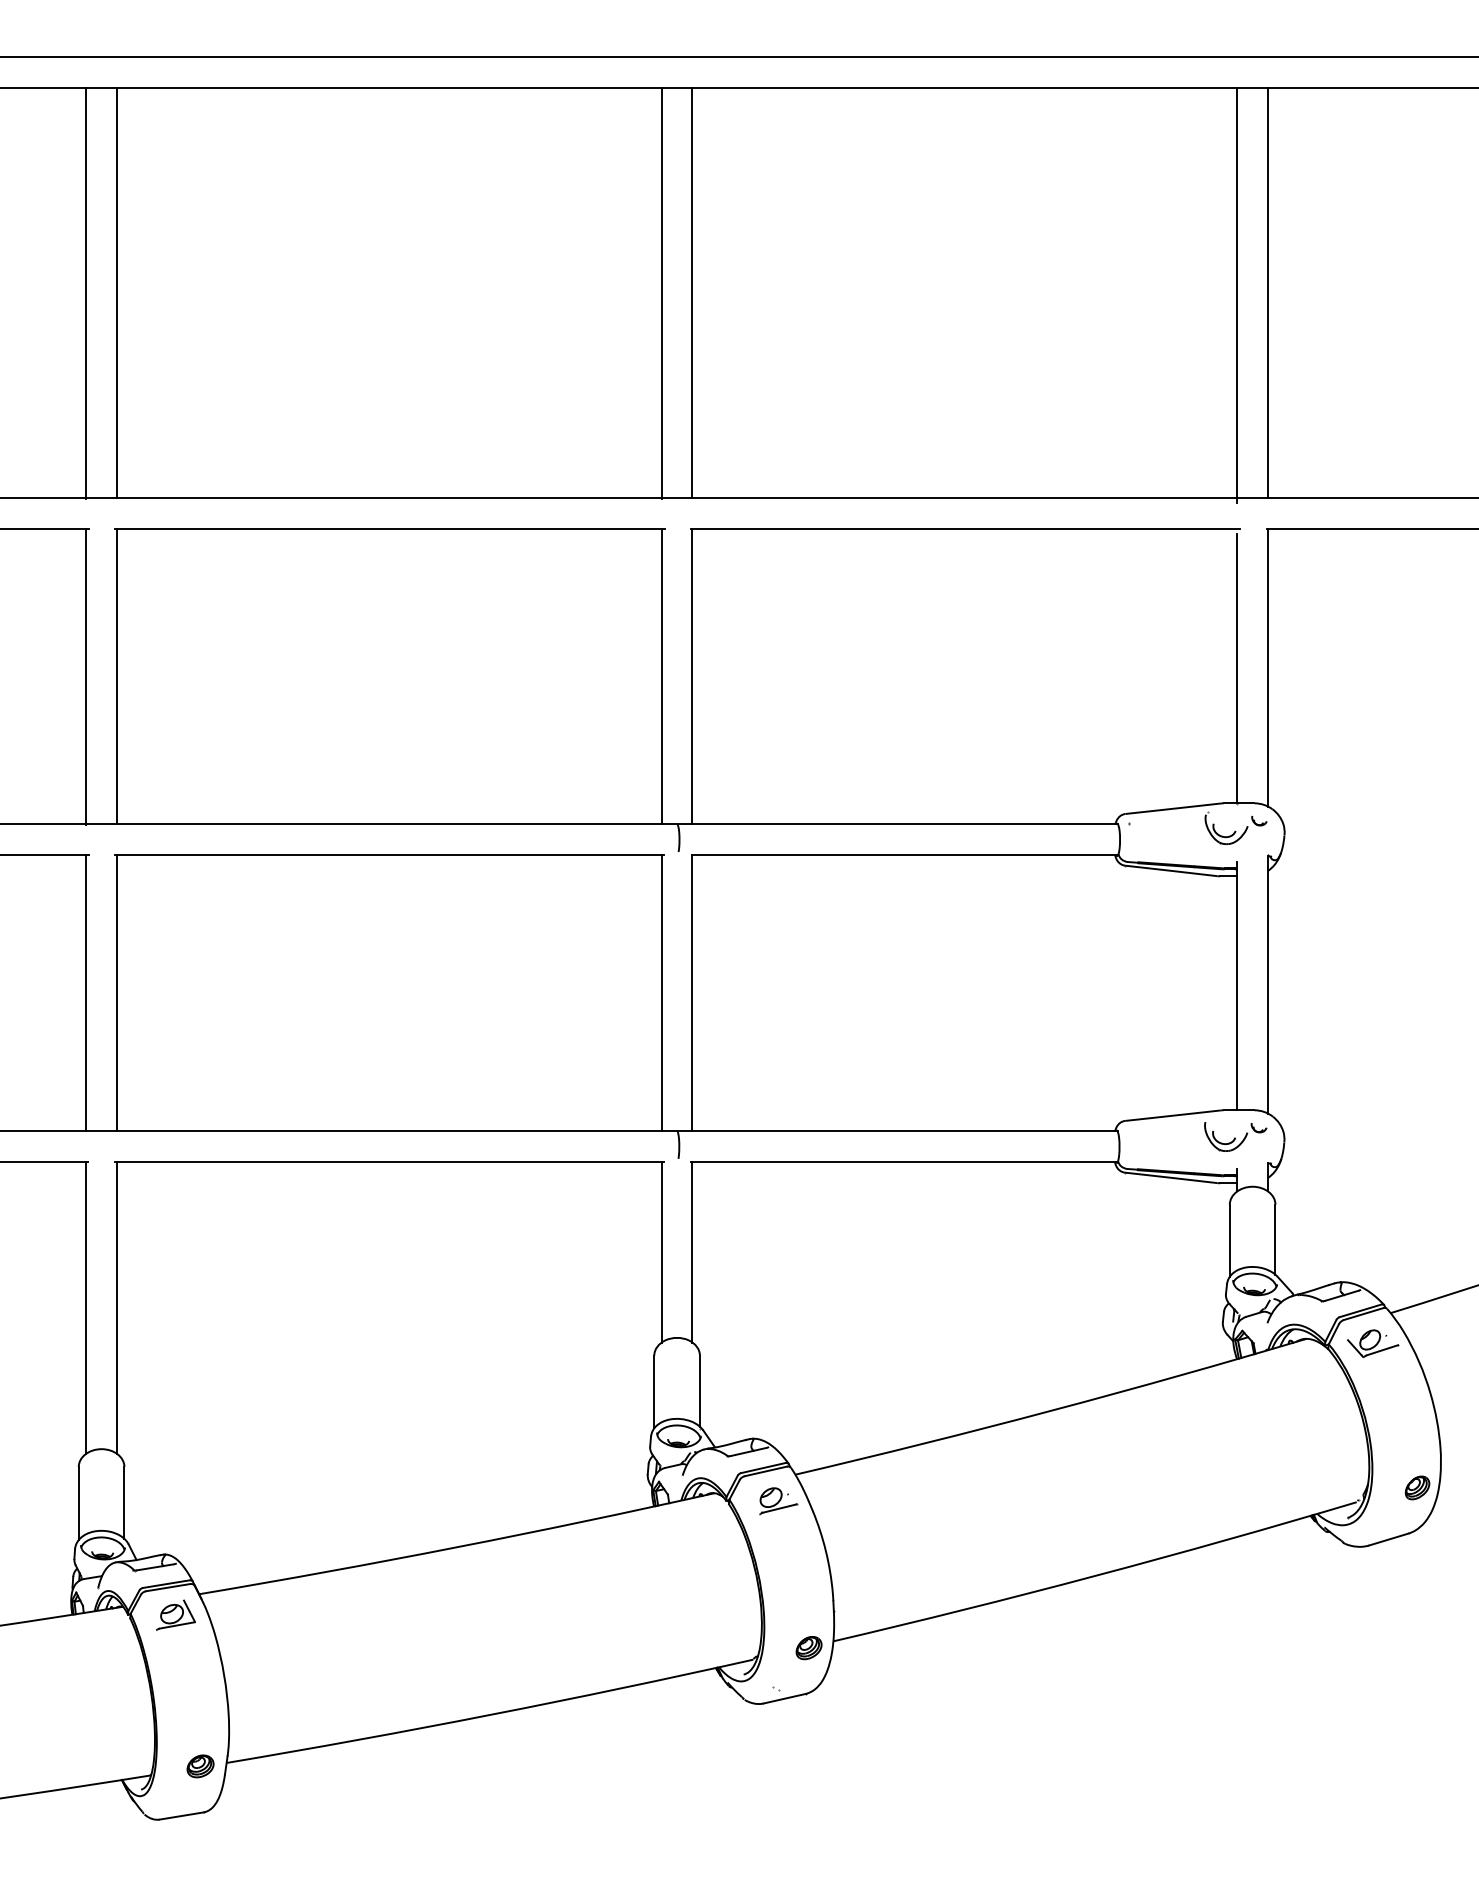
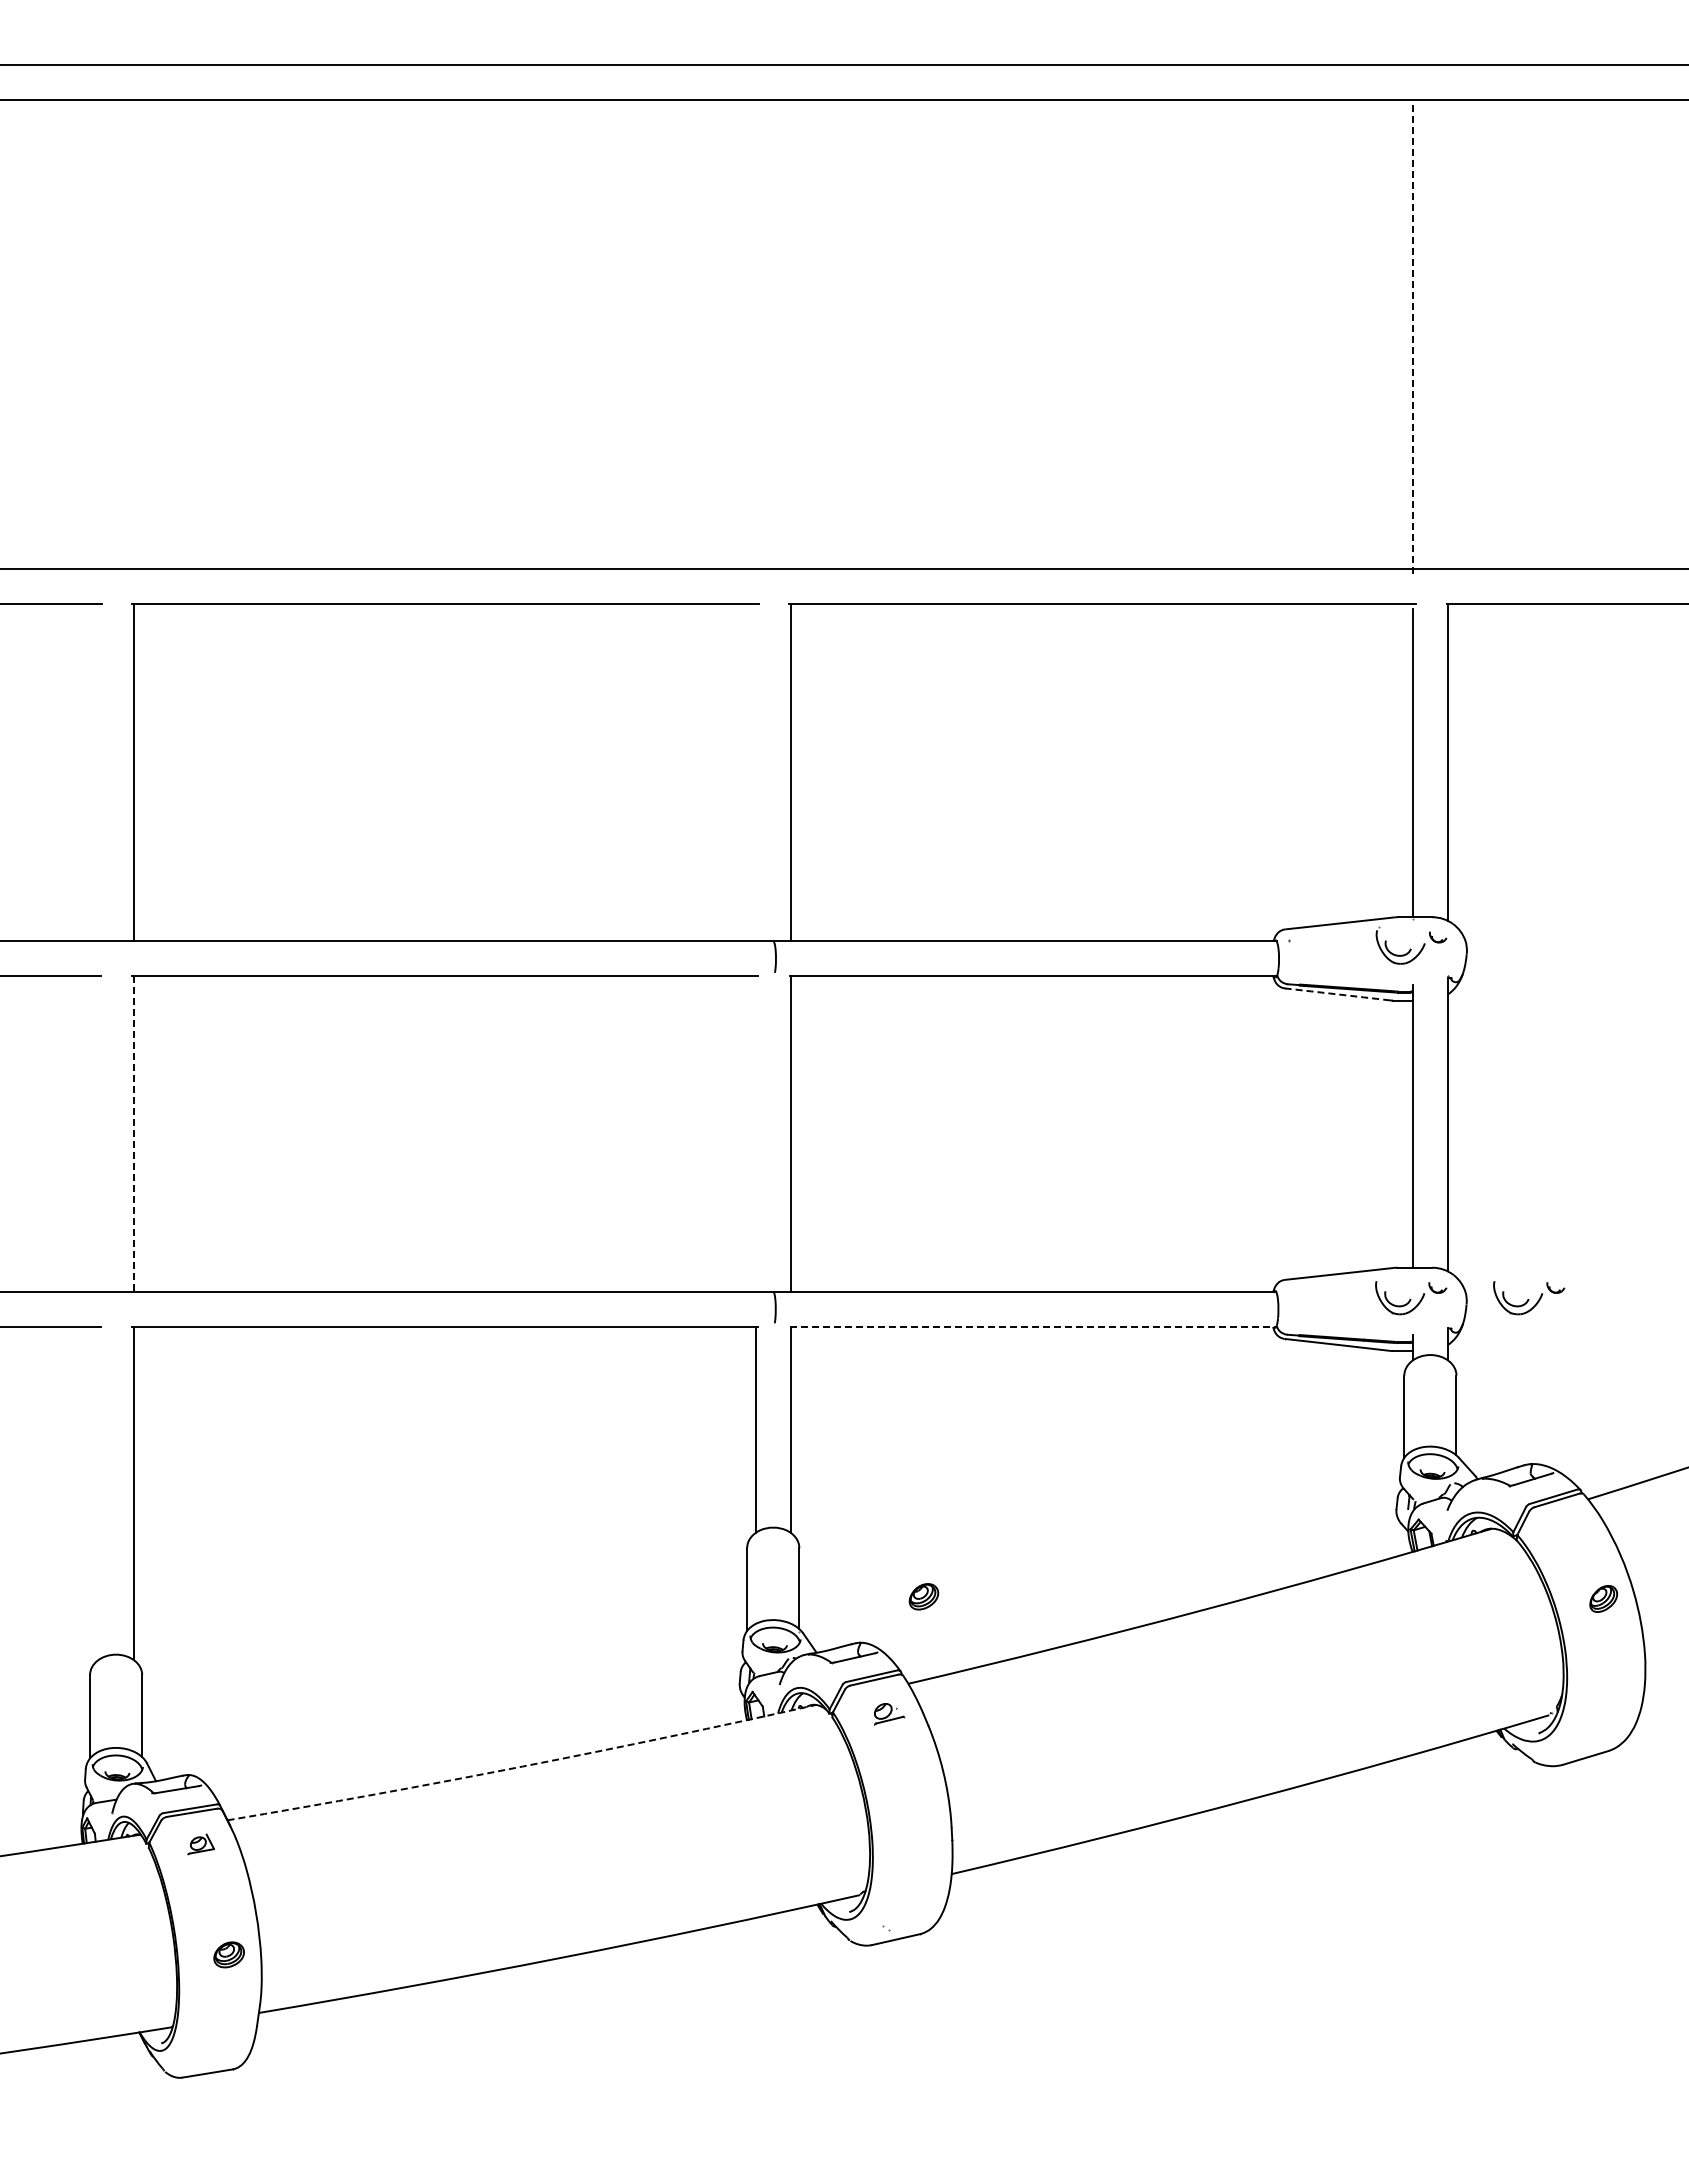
line: (86, 292) -> (98, 334), removed
line: (116, 292) -> (133, 334), removed
line: (692, 292) -> (790, 334), removed
line: (1267, 292) -> (1447, 334), removed
line: (661, 293) -> (755, 335), removed
line: (1236, 294) -> (1412, 336), solid -> dashed
line: (86, 676) -> (98, 772), removed
line: (661, 676) -> (755, 772), removed
line: (1171, 870) -> (1337, 994), solid -> dashed
line: (86, 992) -> (98, 1133), removed
line: (661, 992) -> (755, 1133), removed
line: (116, 993) -> (133, 1134), solid -> dashed
part: (1339, 1137) -> (1529, 1298), added
line: (905, 1161) -> (1033, 1326), solid -> dashed
line: (86, 1307) -> (98, 1492), removed
part: (1372, 1343) -> (1567, 1534), removed
part: (1417, 1487) -> (1603, 1598), moved
part: (778, 1501) -> (889, 1714), size x0.7
line: (457, 1547) -> (522, 1766), solid -> dashed
part: (175, 1615) -> (200, 1844), size x0.6
part: (808, 1647) -> (923, 1596), moved
part: (200, 1766) -> (228, 1954), moved

